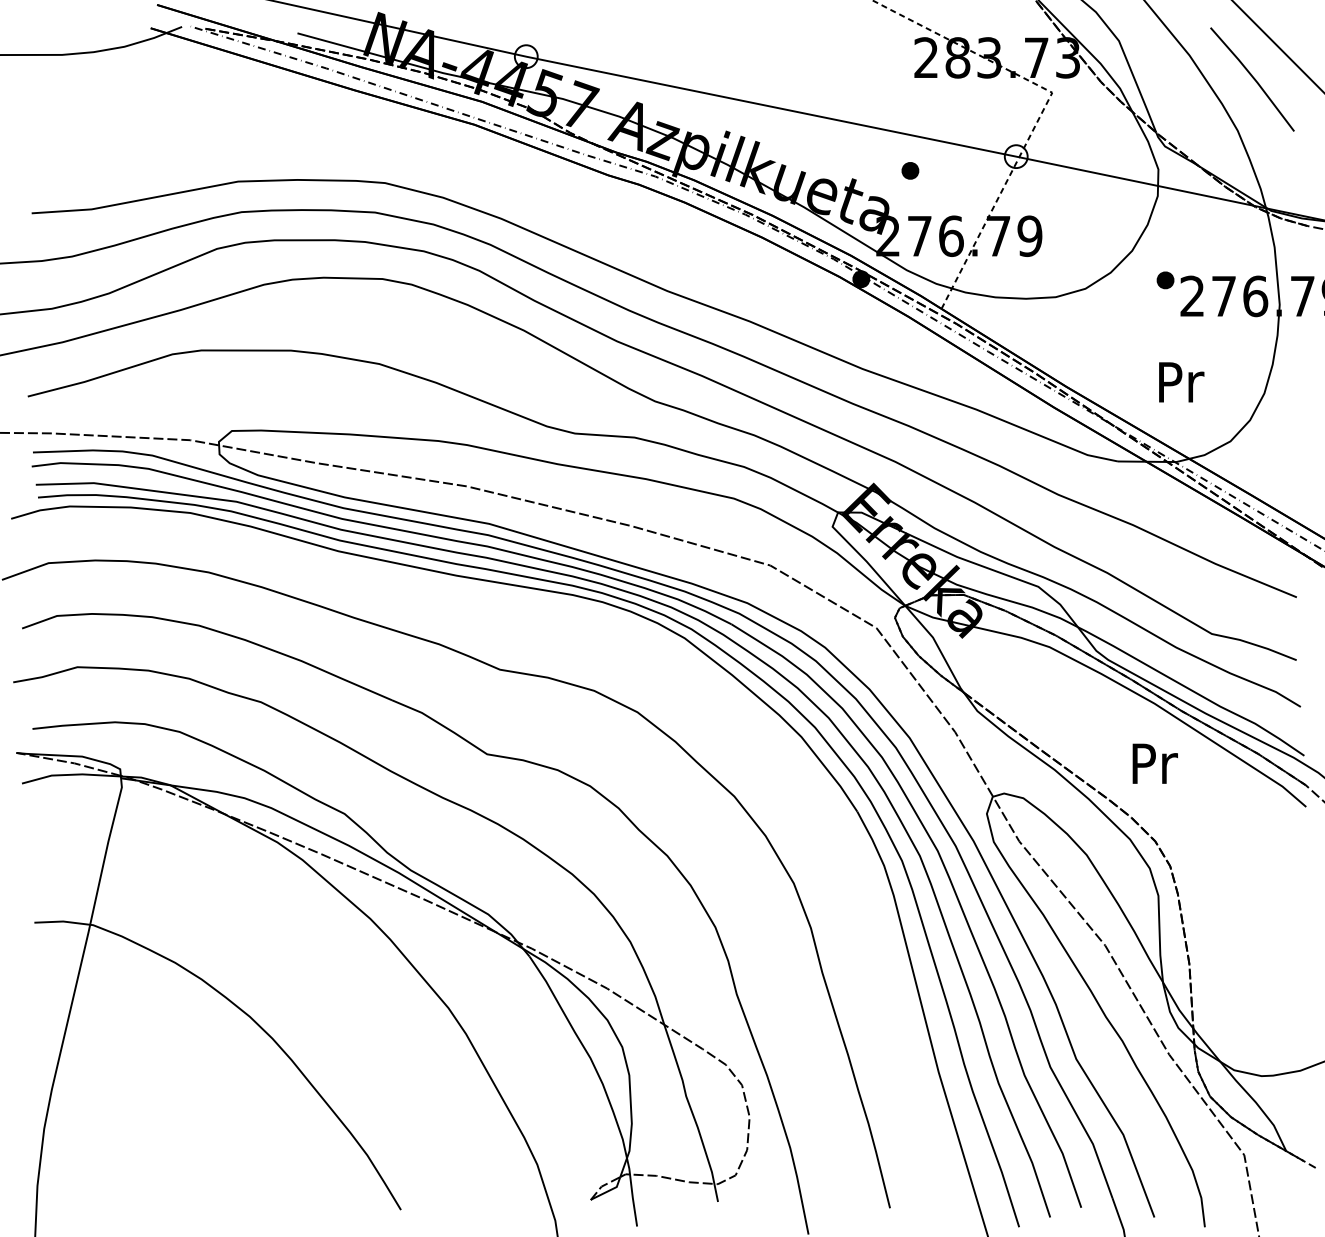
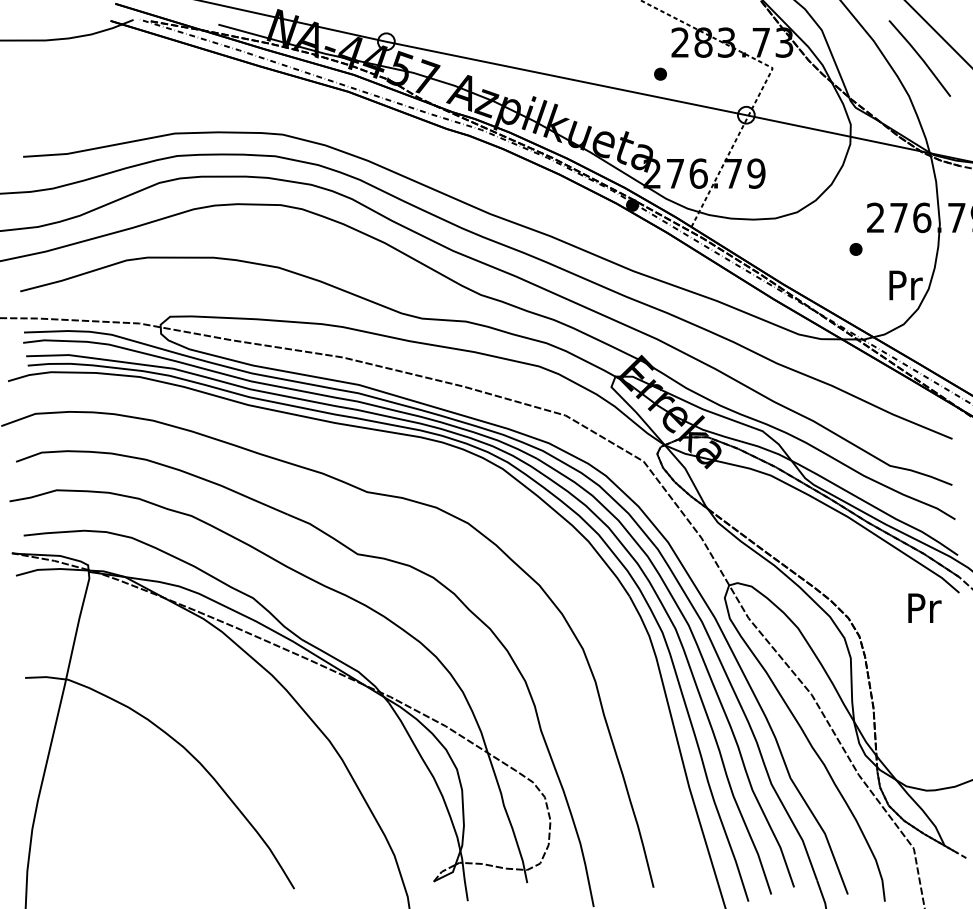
part: (910, 170) -> (660, 73), moved
part: (1165, 280) -> (856, 249), moved
text: (1181, 382) -> (905, 285), moved
text: (1154, 763) -> (924, 608), moved

